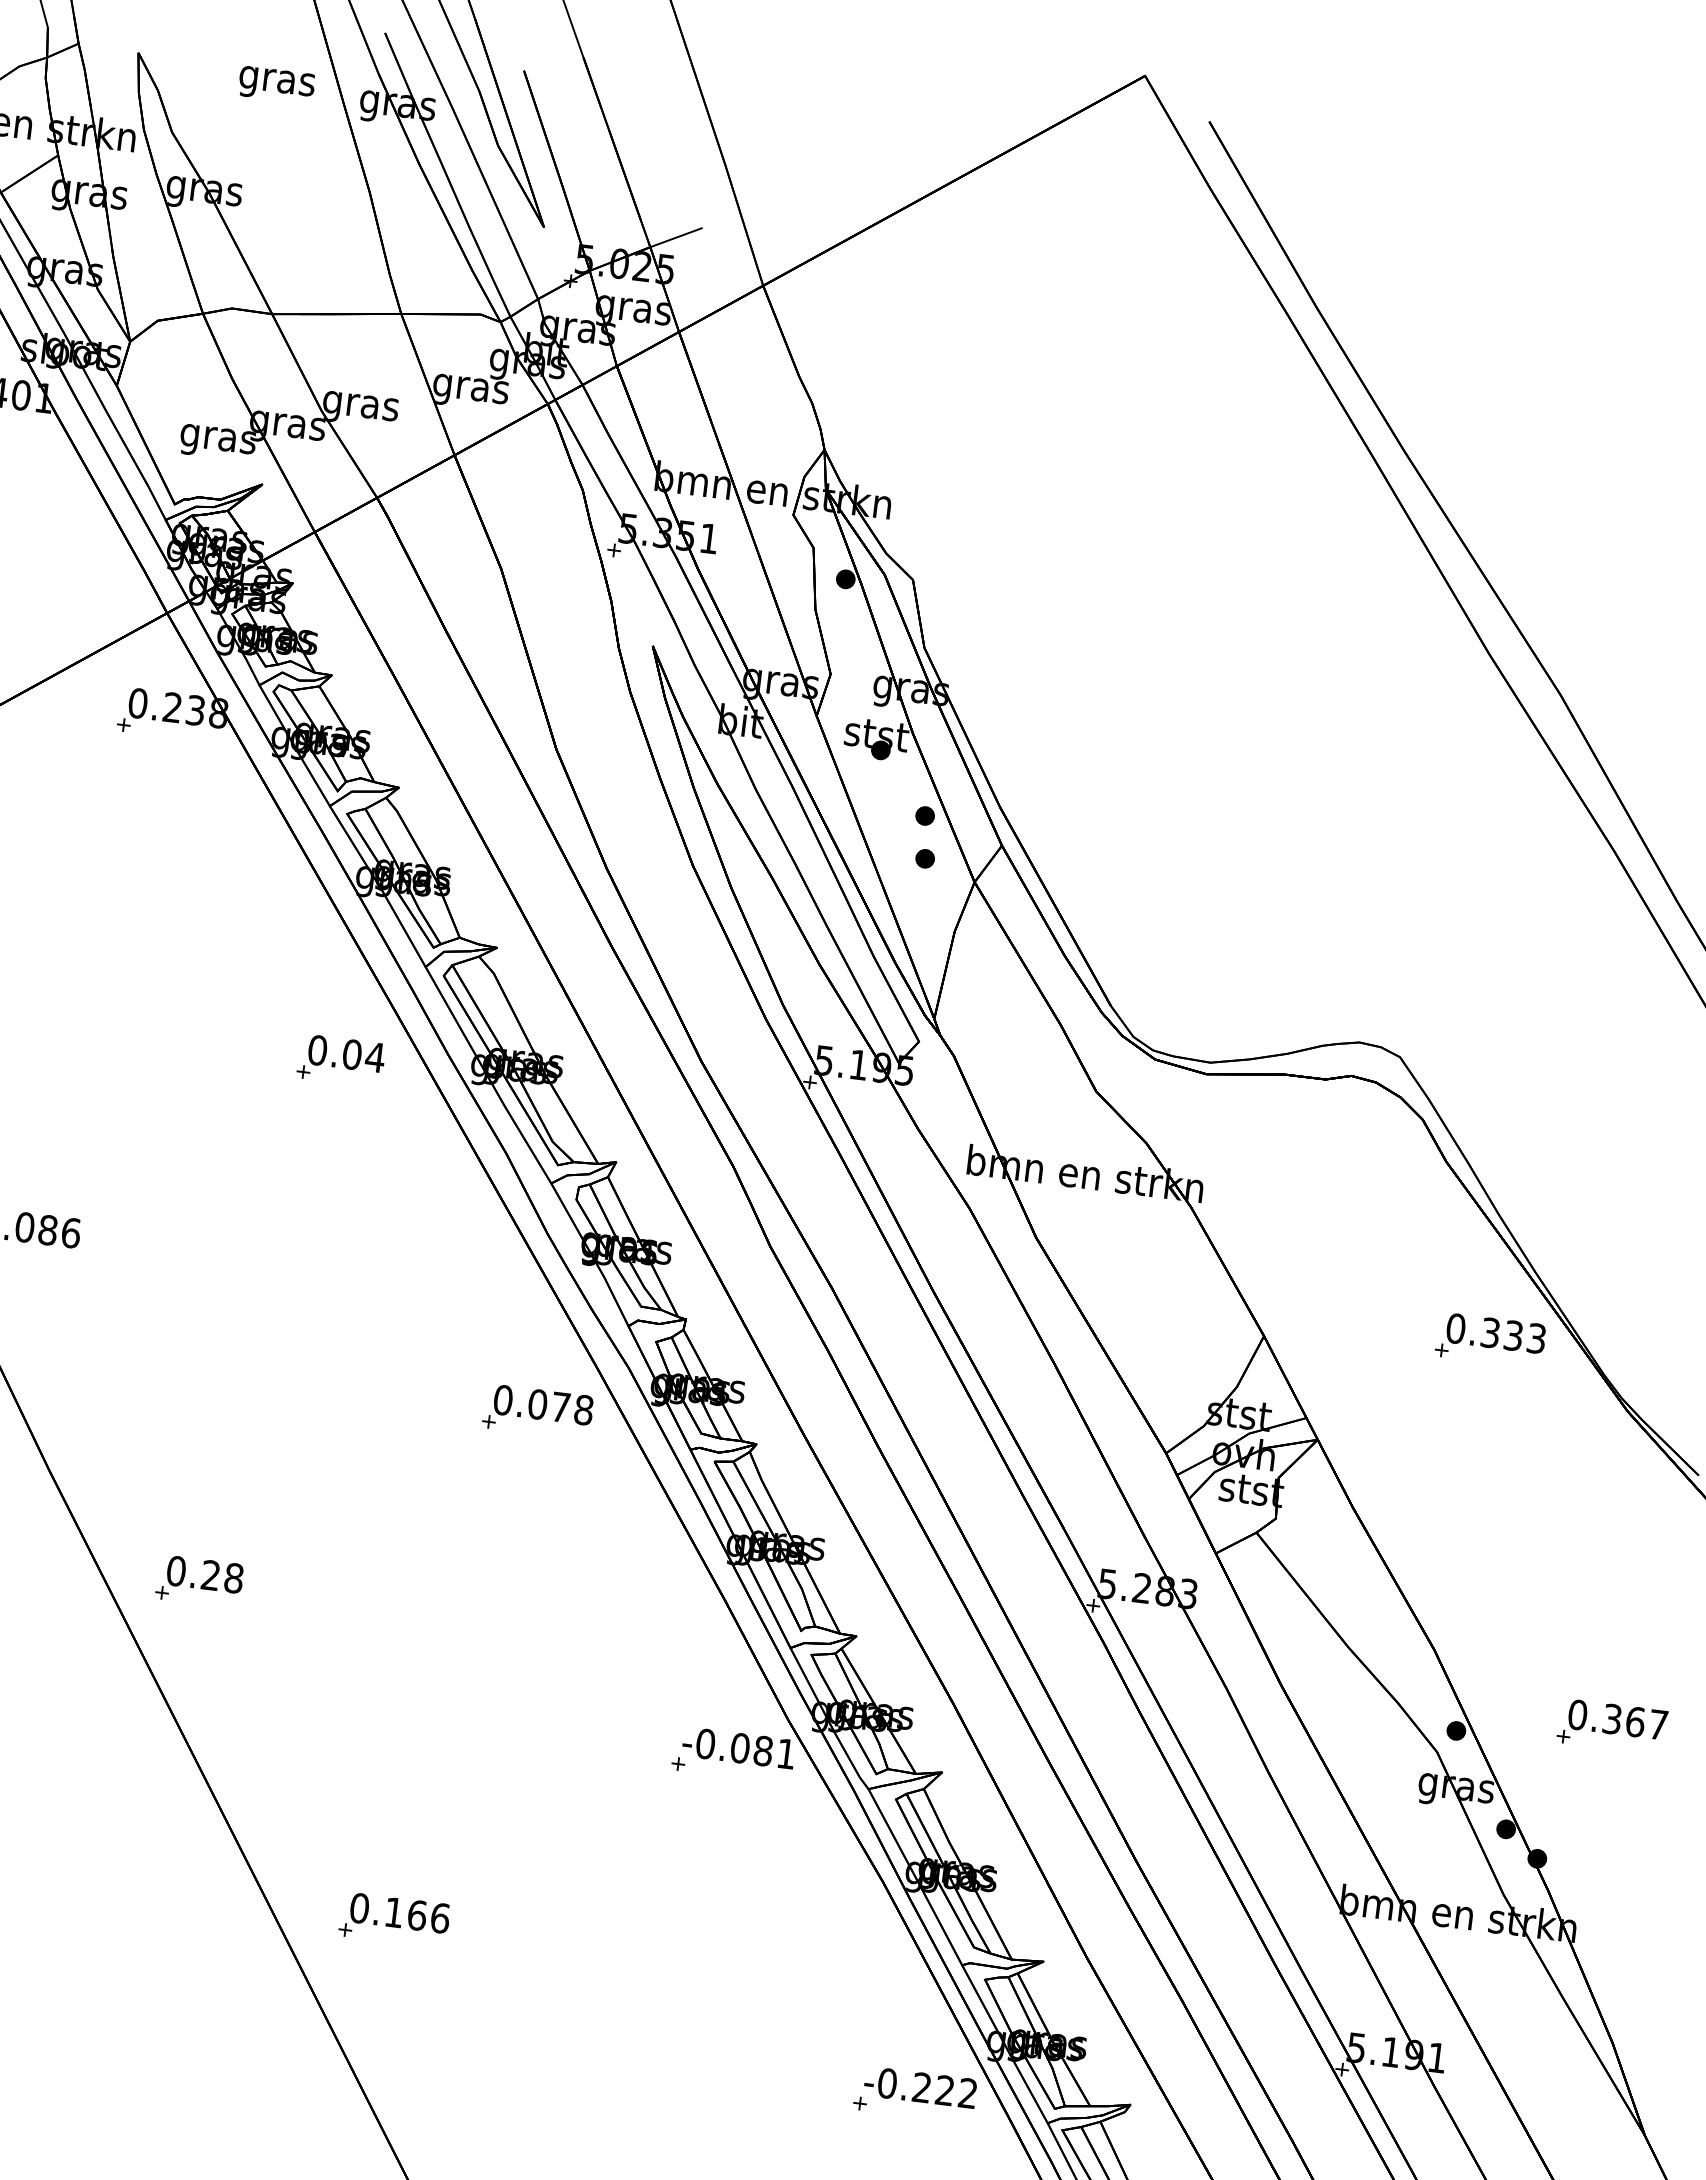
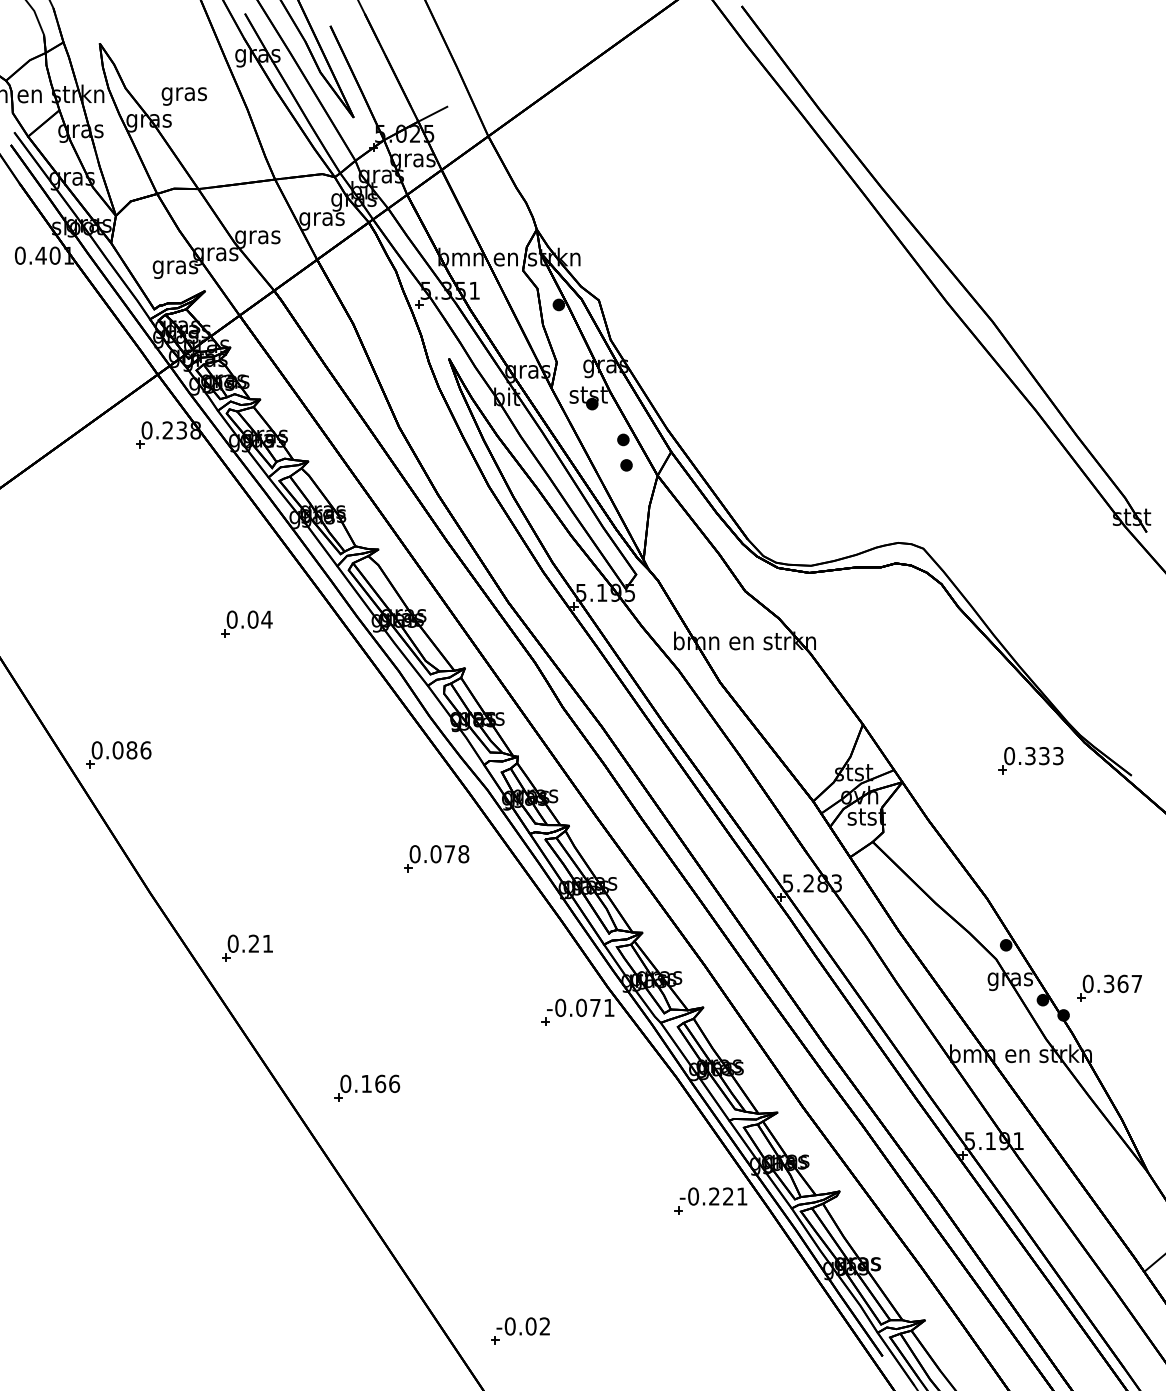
text: (275, 84) -> (183, 96), moved
part: (340, 1059) -> (246, 623), moved
part: (1489, 1340) -> (1030, 760), moved
part: (537, 1411) -> (436, 858), moved
text: (233, 1577) -> (267, 943), 0.28 -> 0.21
part: (1612, 1725) -> (1109, 987), moved
text: (763, 1750) -> (595, 1007), -0.081 -> -0.071
part: (394, 1918) -> (367, 1087), moved
text: (968, 2093) -> (742, 1196), -0.222 -> -0.221

